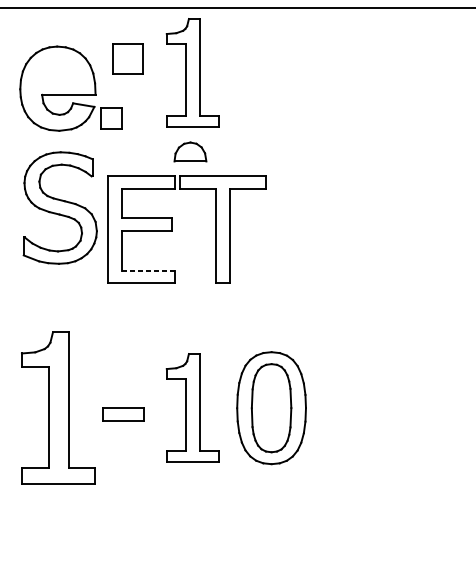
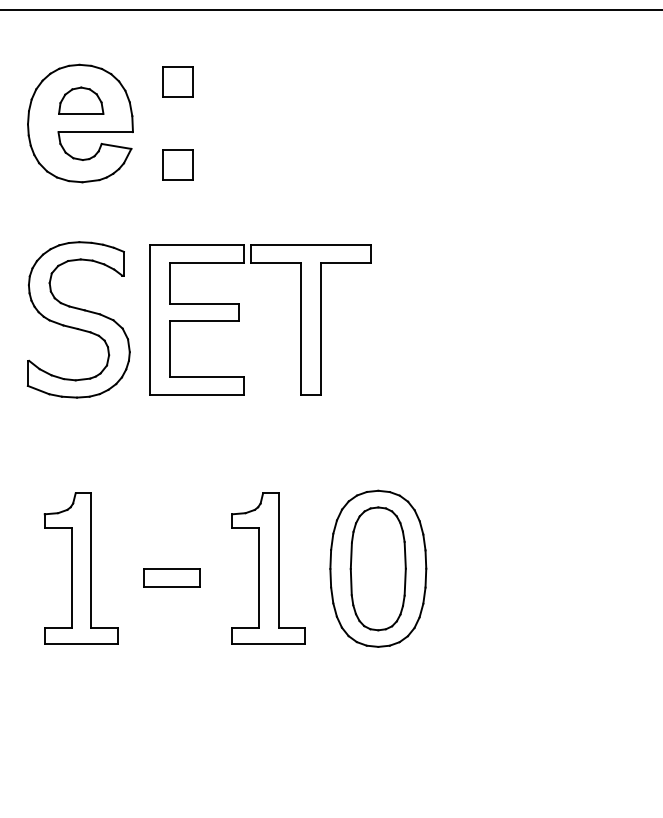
part: (127, 58) -> (177, 81), size x0.71
part: (192, 72) -> (268, 101), removed
part: (111, 118) -> (177, 164), moved
part: (190, 151) -> (81, 100), moved
part: (60, 207) -> (78, 319), moved
line: (148, 270) -> (206, 377), dashed -> solid
part: (57, 407) -> (80, 568), size x0.71

